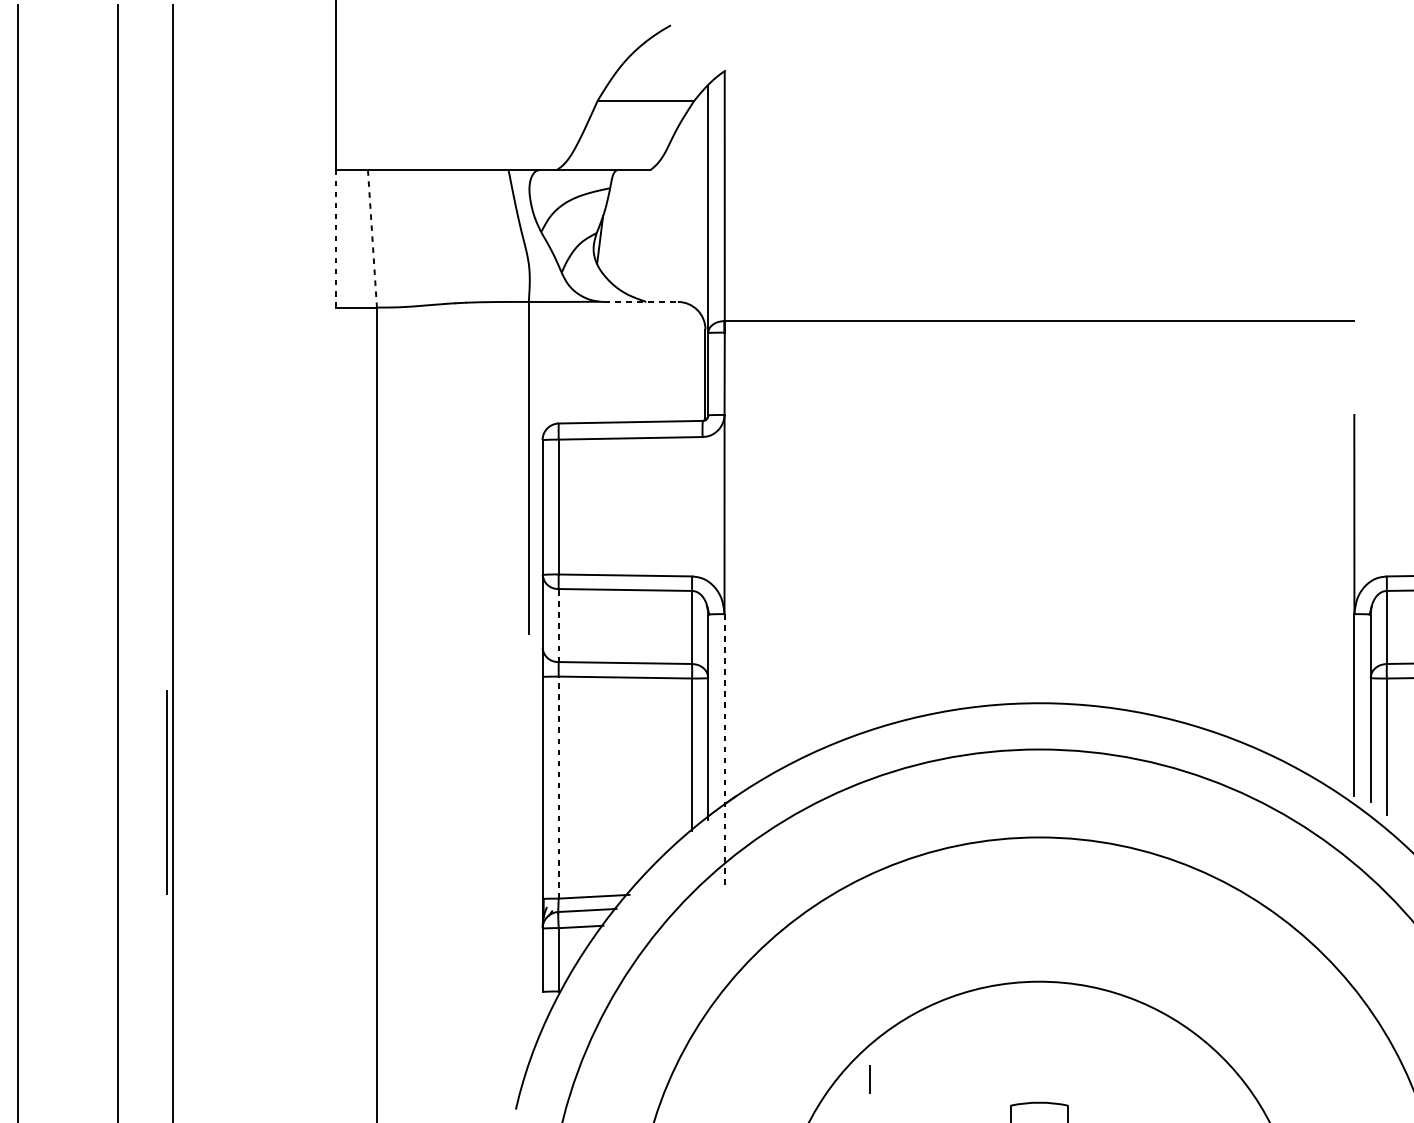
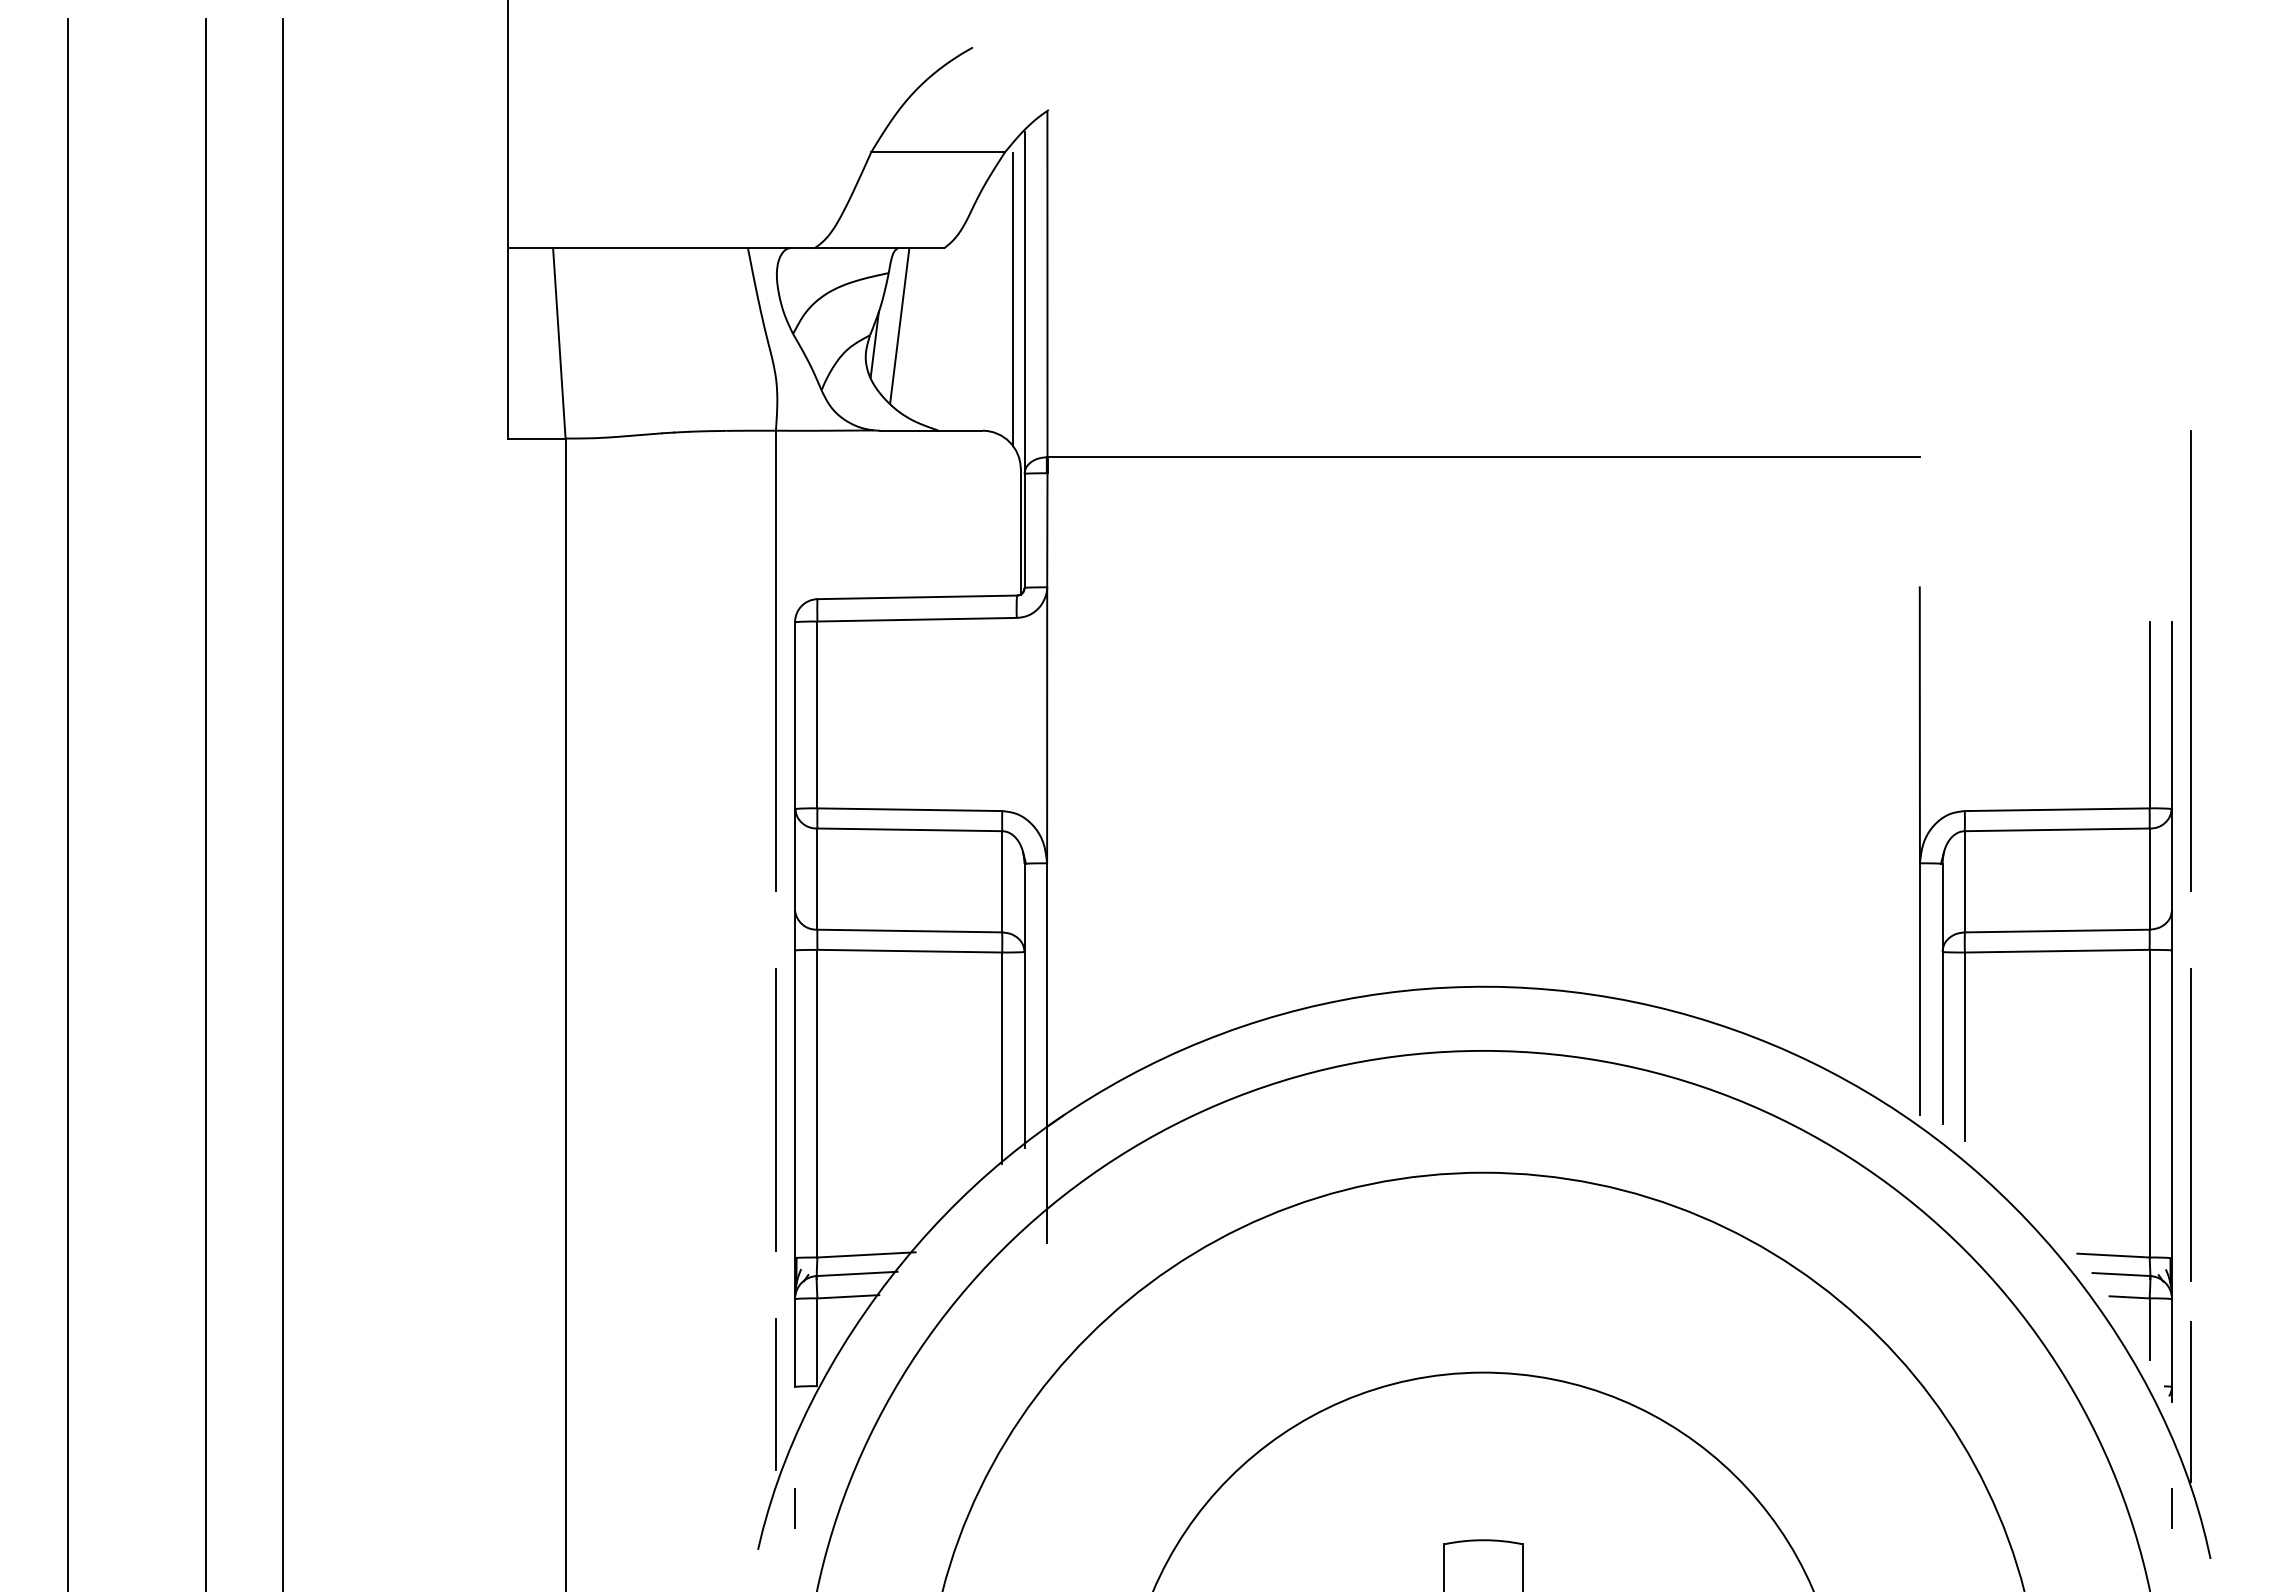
line: (700, 207) -> (1013, 299), added
line: (617, 226) -> (899, 325), added
line: (335, 238) -> (508, 342), dashed -> solid
line: (372, 238) -> (559, 343), dashed -> solid
line: (641, 301) -> (931, 430), dashed -> solid
line: (558, 625) -> (817, 879), dashed -> solid
line: (724, 750) -> (1047, 1052), dashed -> solid
line: (558, 787) -> (817, 1103), dashed -> solid
line: (166, 791) -> (775, 1109), moved
line: (528, 996) -> (775, 1393), added
line: (869, 1079) -> (794, 1508), moved

